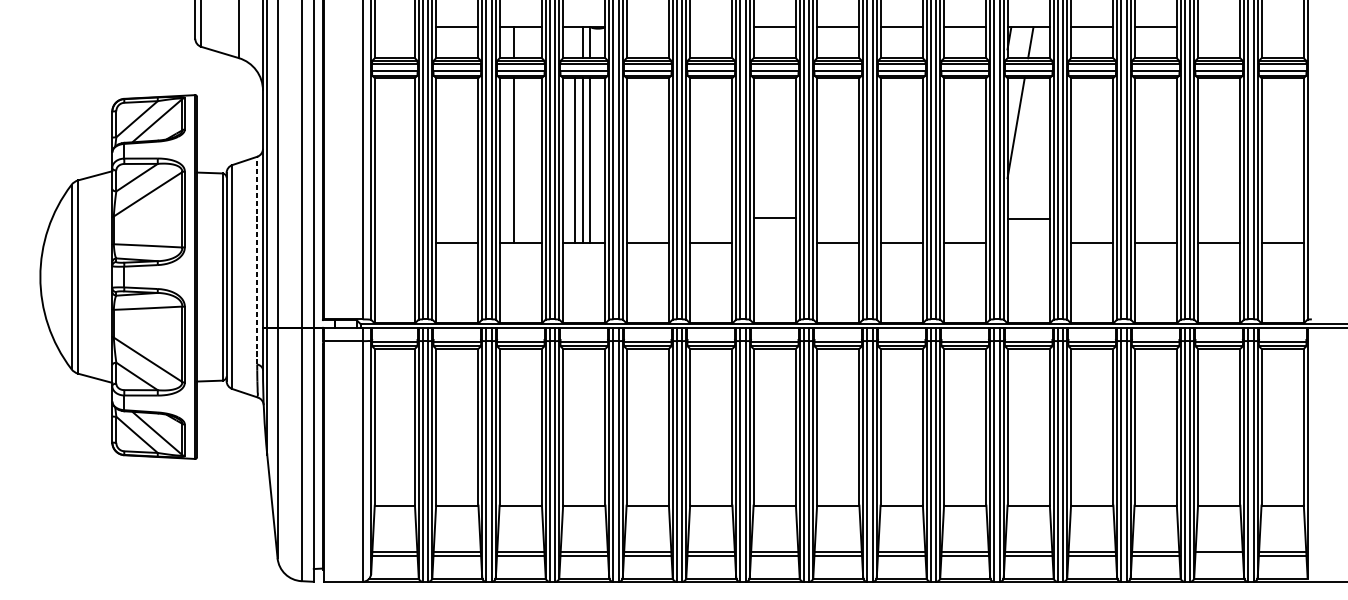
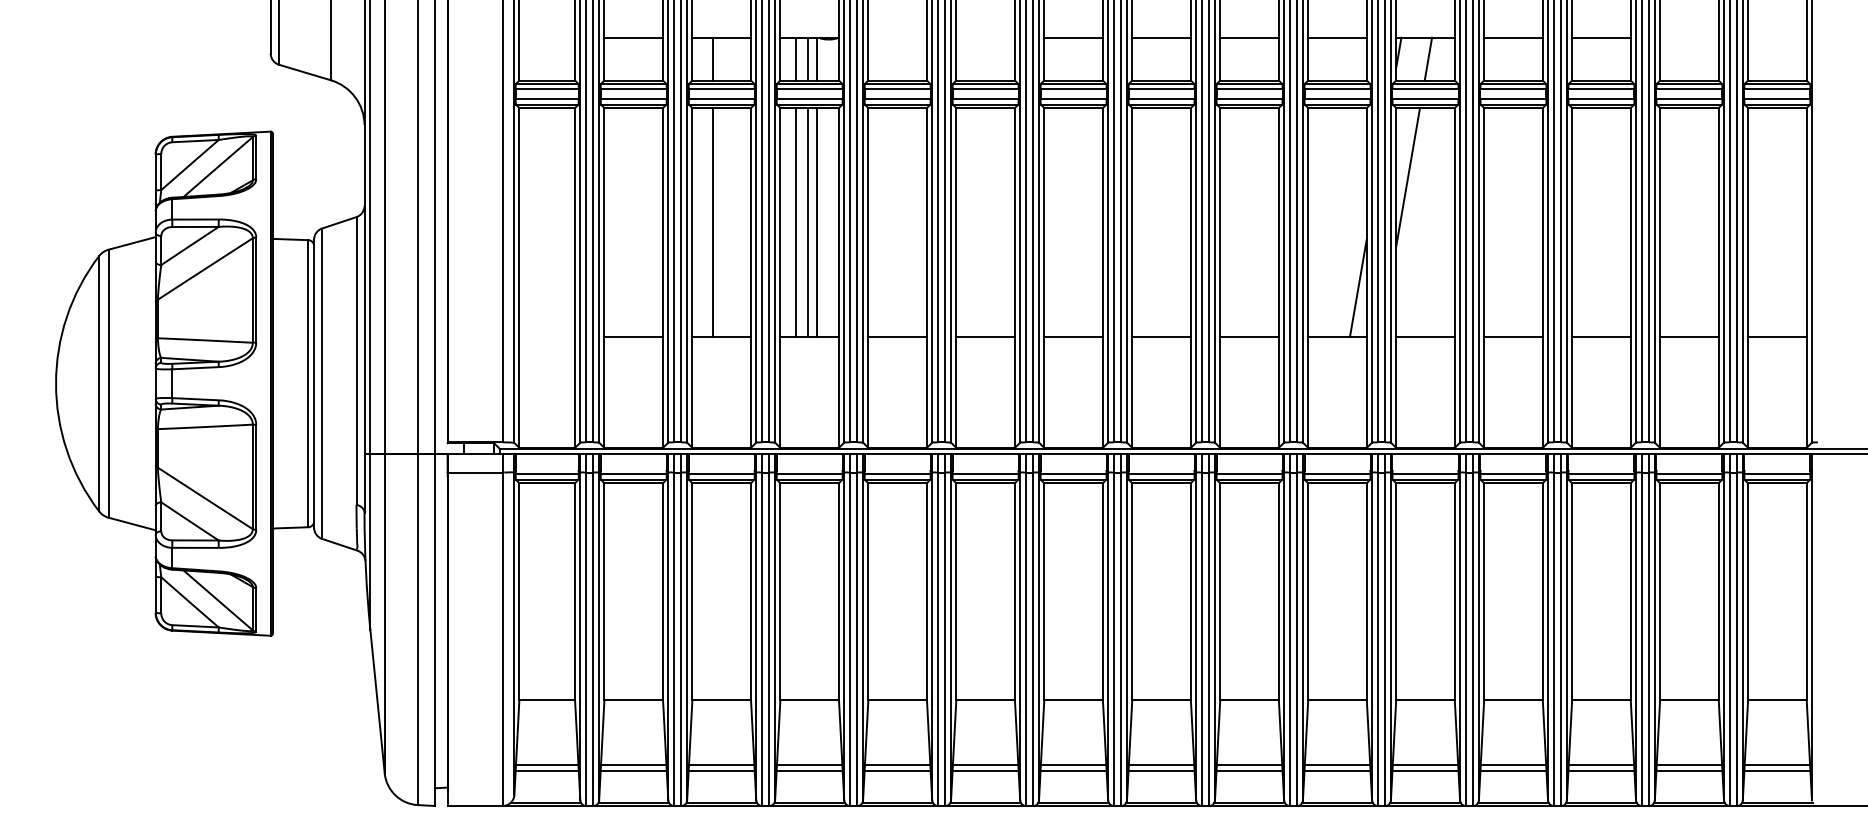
line: (574, 42) -> (796, 58), added
line: (980, 207) -> (1358, 287), added
line: (774, 217) -> (1073, 336), moved
line: (1028, 218) -> (1425, 336), moved
line: (257, 260) -> (356, 360), dashed -> solid
line: (1219, 556) -> (1689, 770), added

